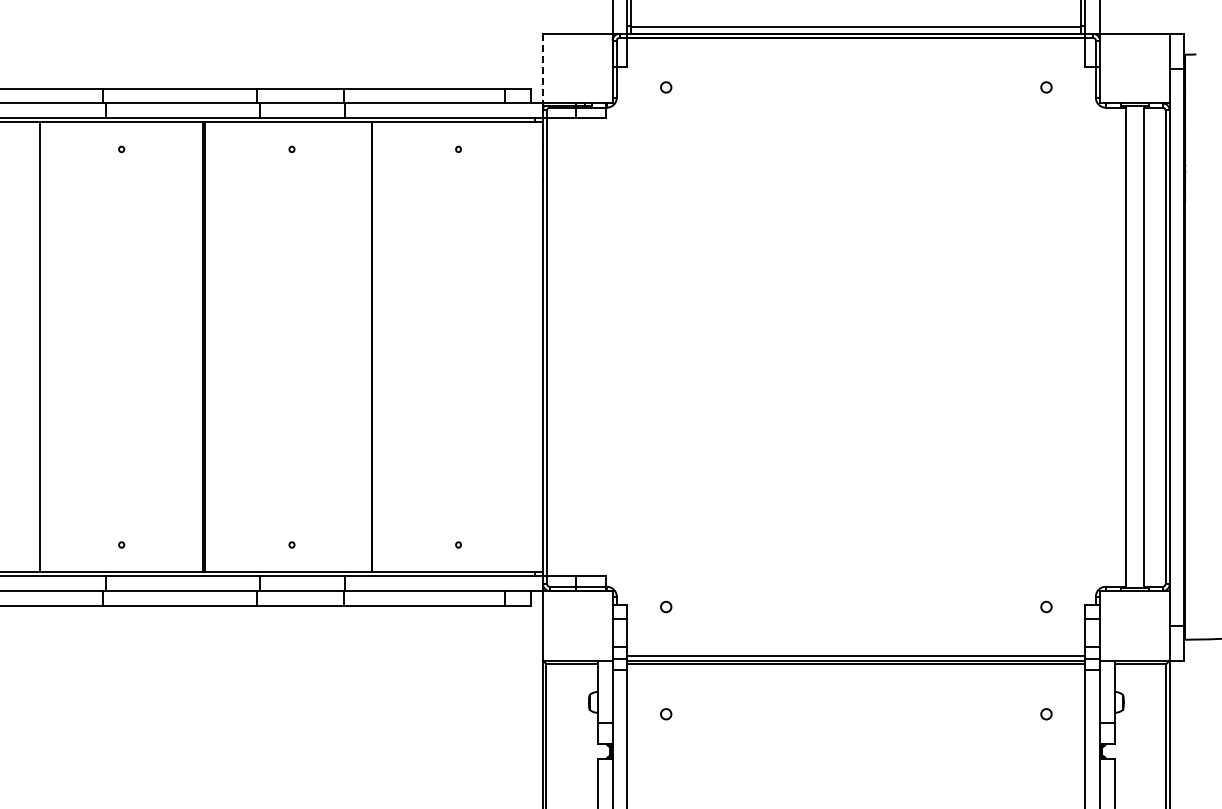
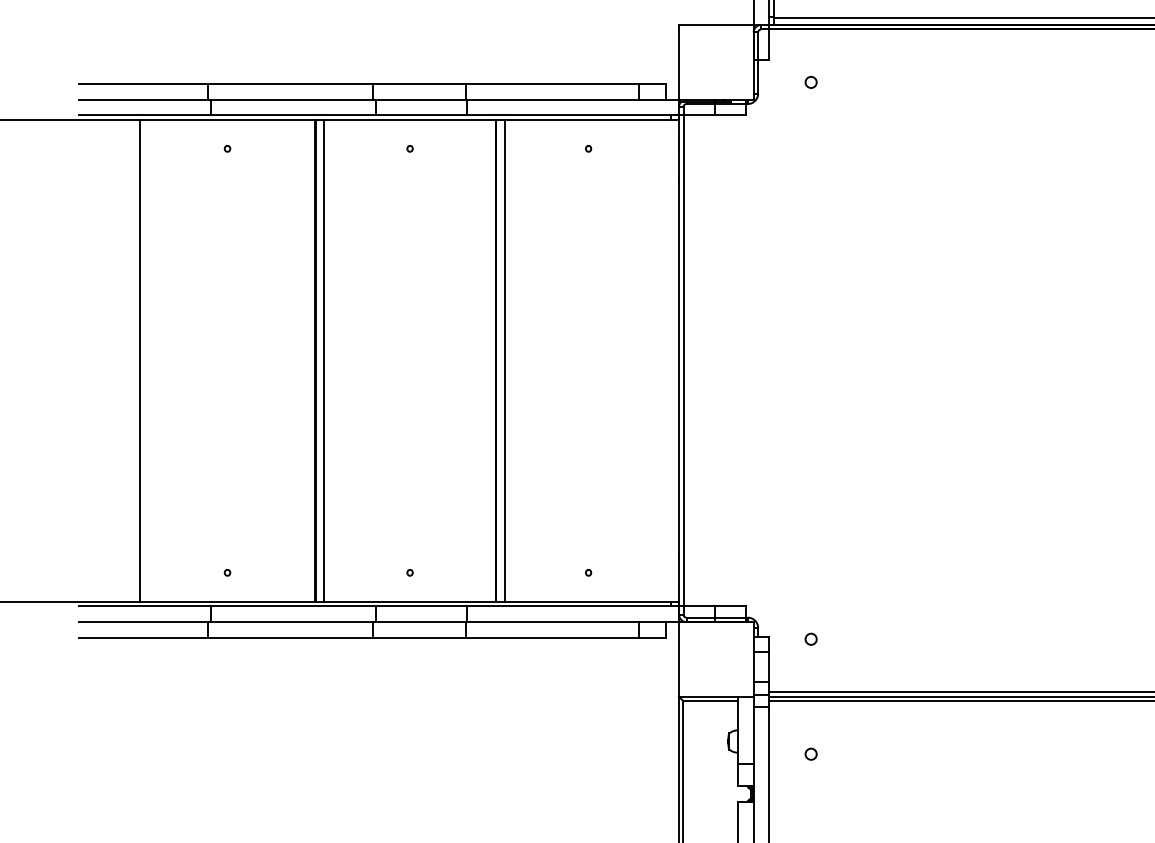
line: (542, 68) -> (678, 62), dashed -> solid
line: (211, 347) -> (323, 361), added
line: (380, 347) -> (504, 361), added

